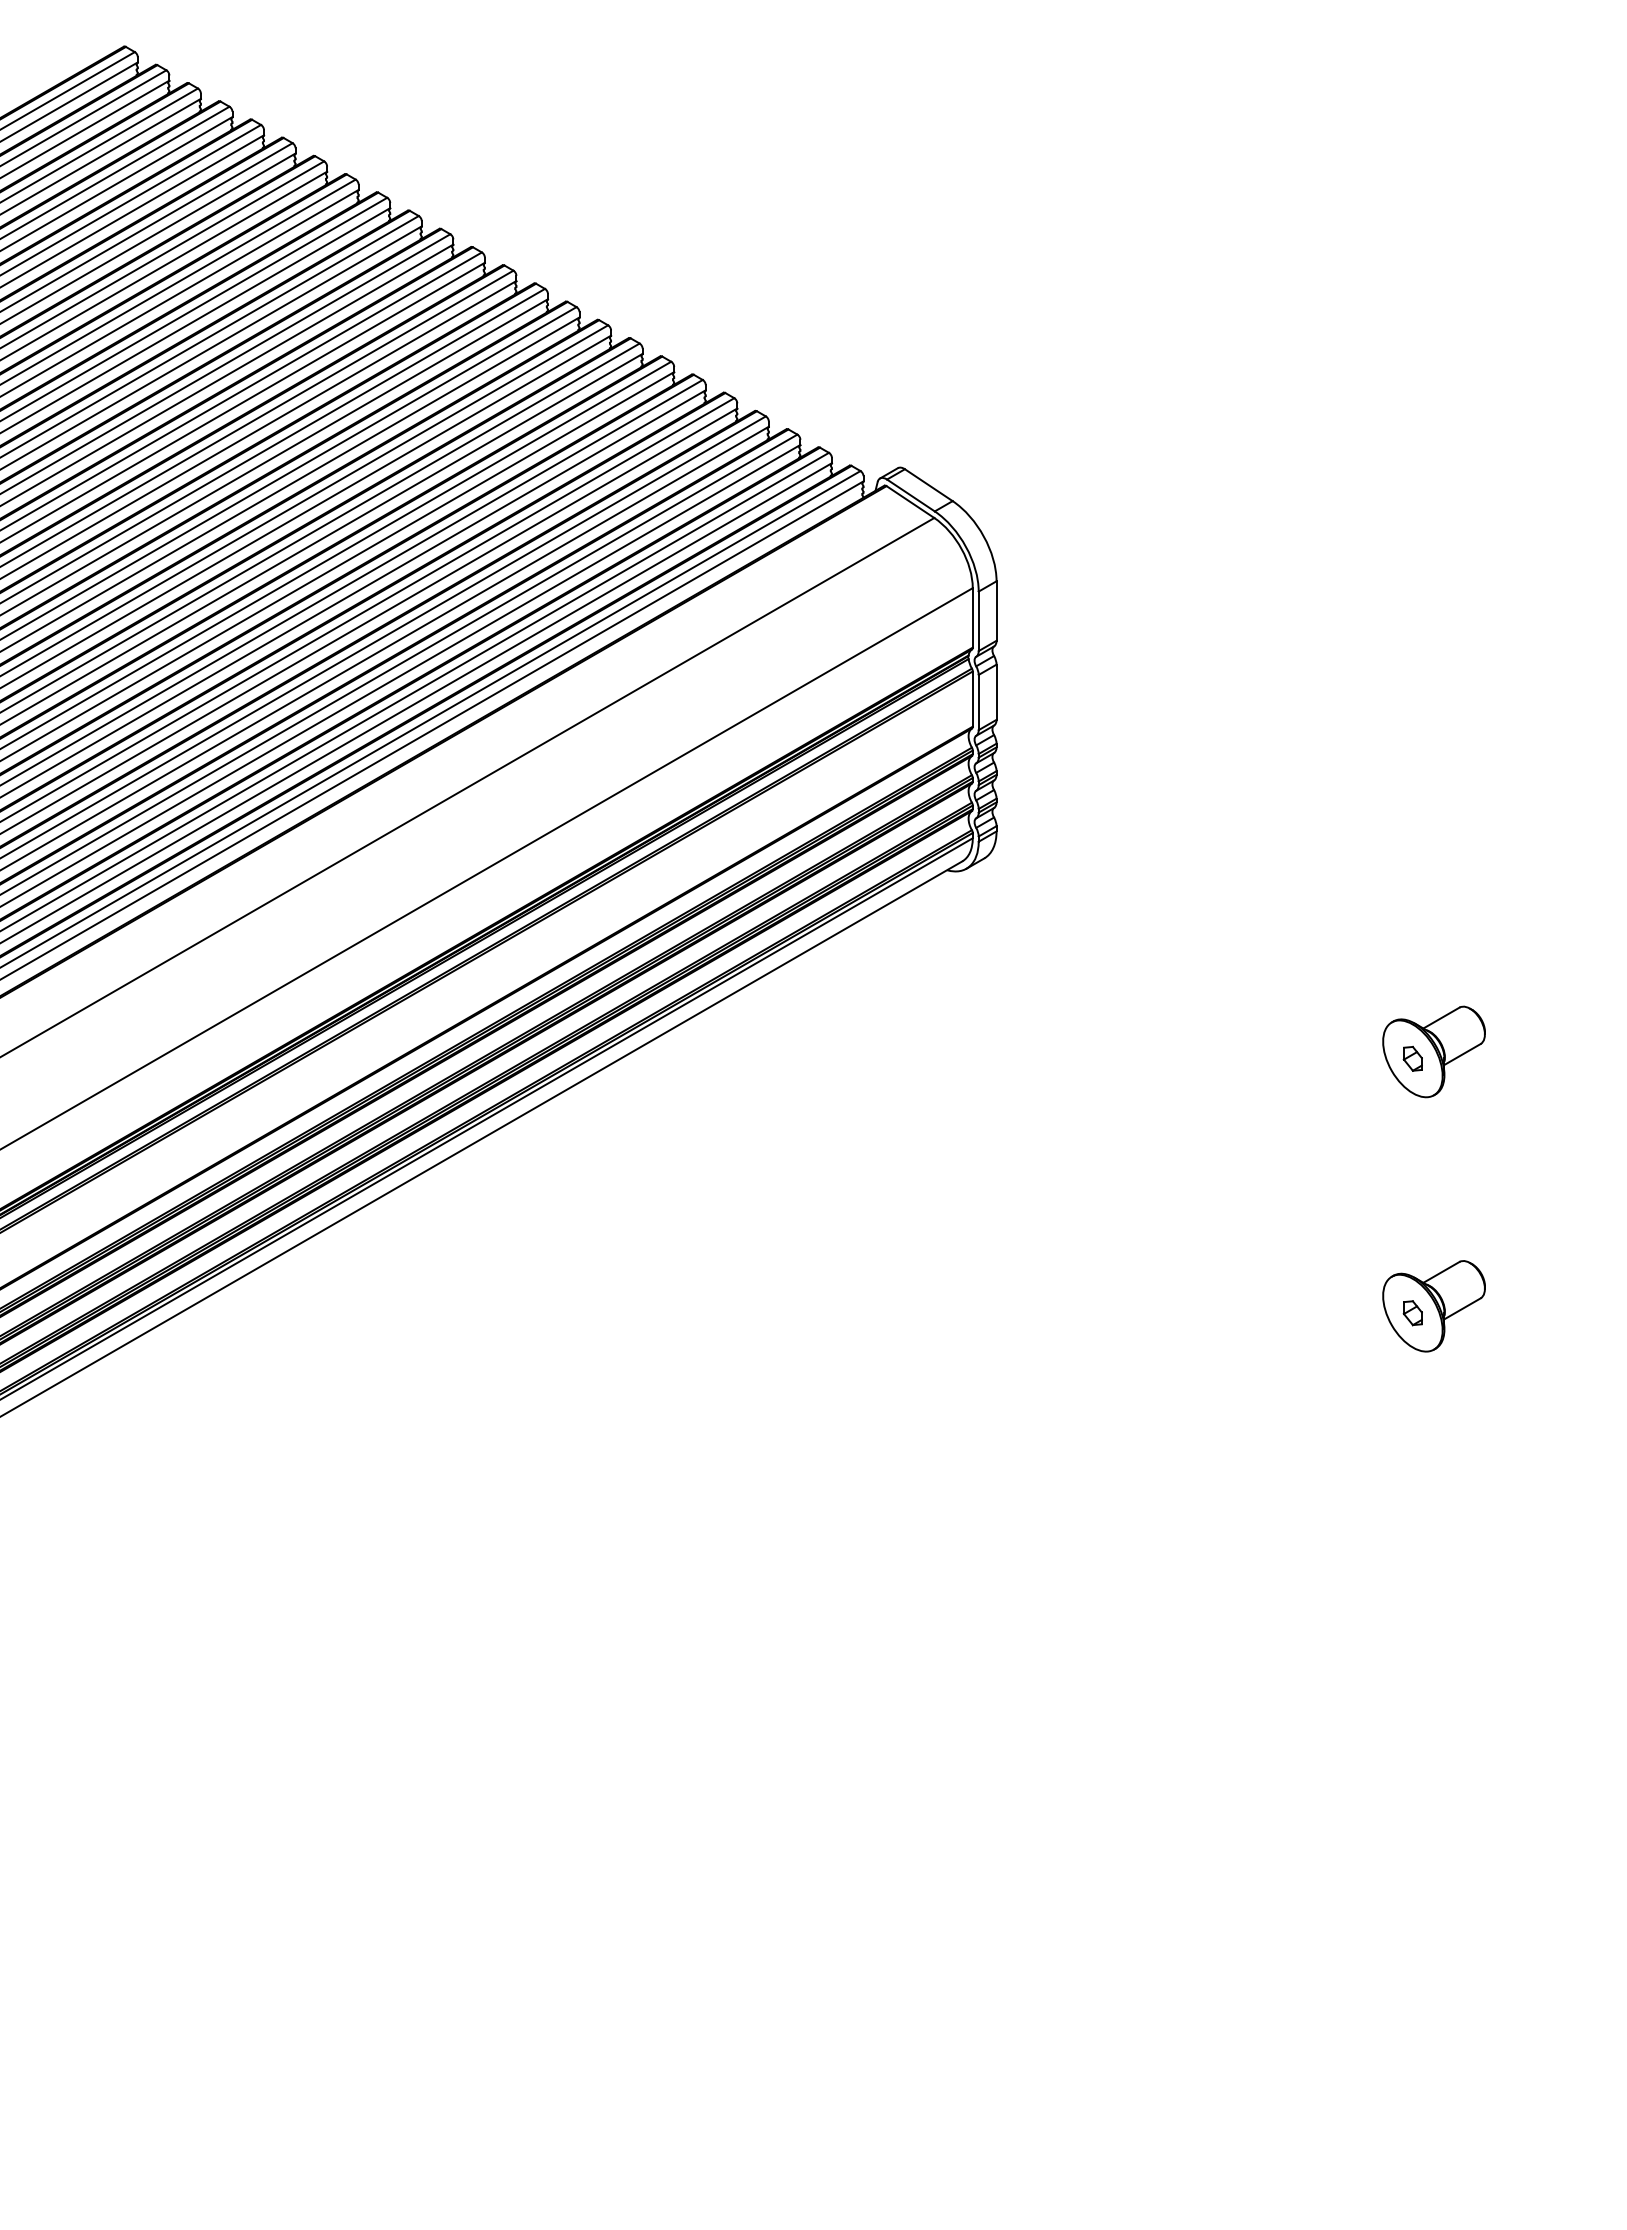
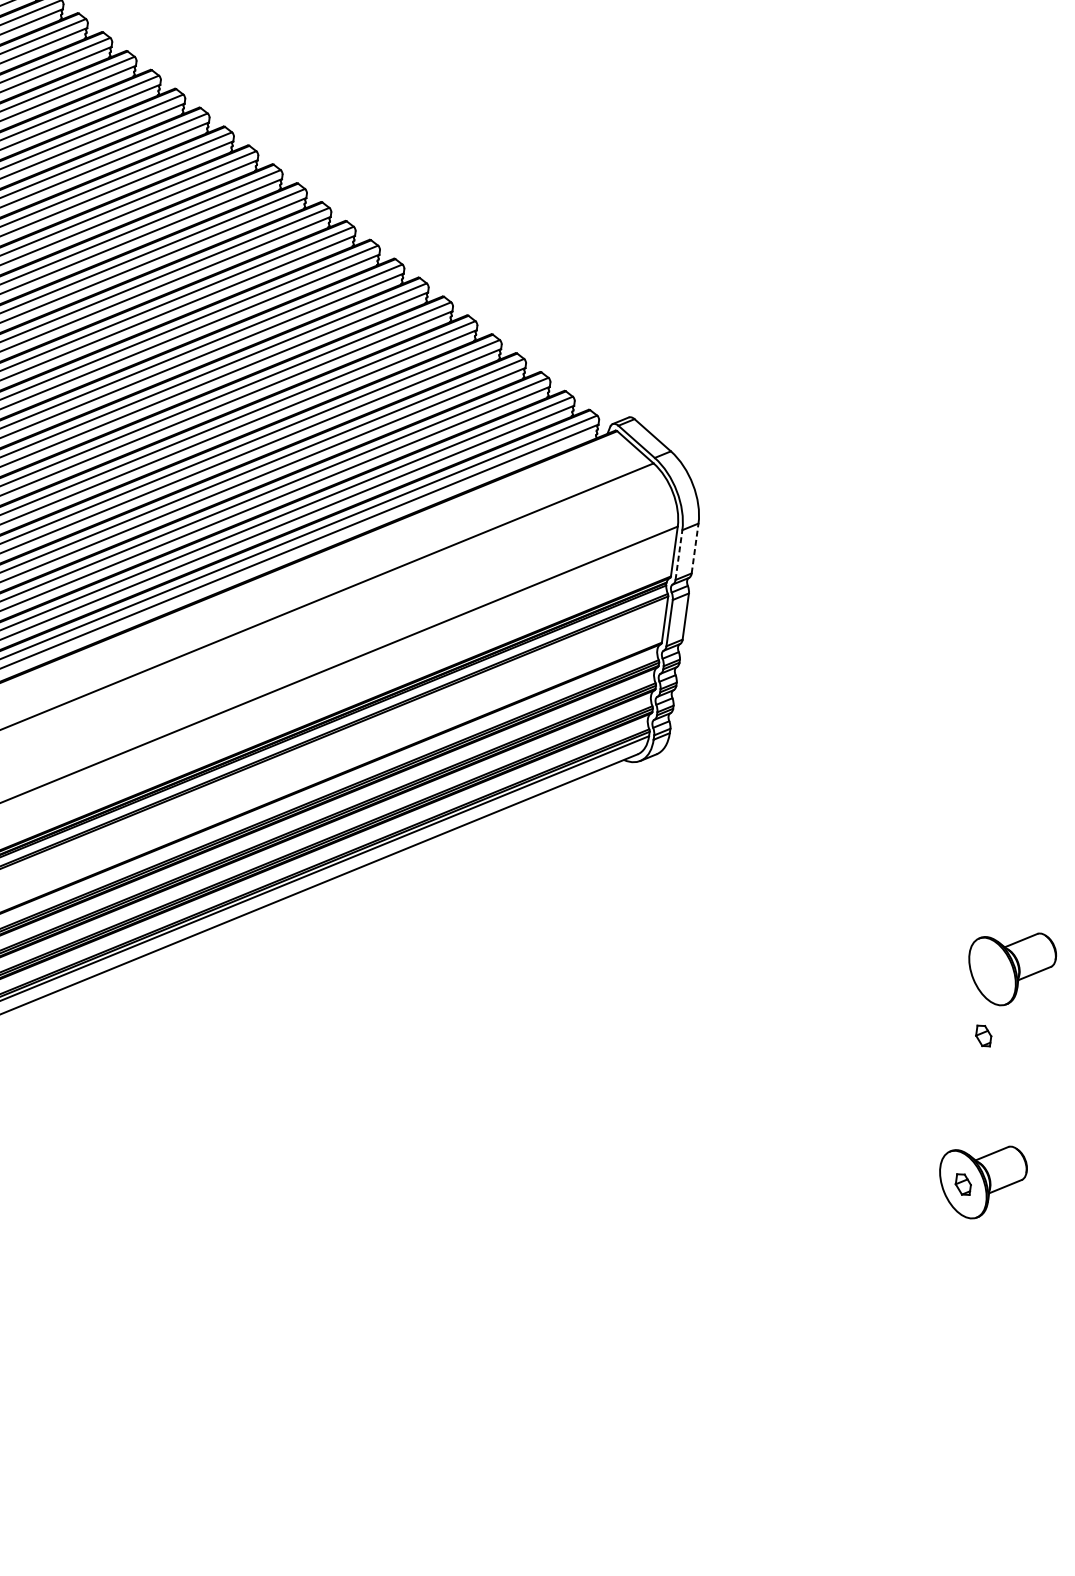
line: (996, 611) -> (694, 548), solid -> dashed
line: (978, 621) -> (678, 555), solid -> dashed
part: (1412, 1058) -> (983, 1035), moved

